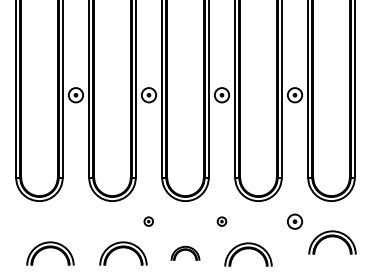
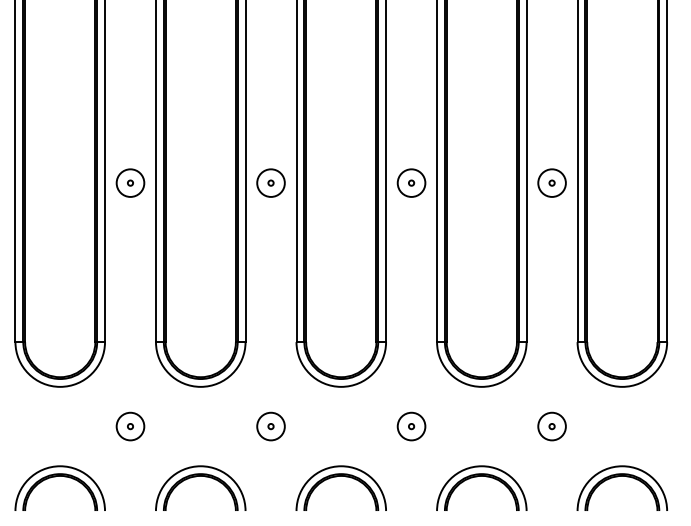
part: (75, 221) -> (129, 426), added
part: (148, 221) -> (270, 426), size x1.67
part: (221, 221) -> (410, 426), size x1.67
part: (332, 242) -> (622, 487), moved
part: (50, 253) -> (60, 487), moved
part: (123, 253) -> (200, 487), moved
part: (185, 253) -> (341, 487), size x1.67
part: (248, 254) -> (481, 487), moved

